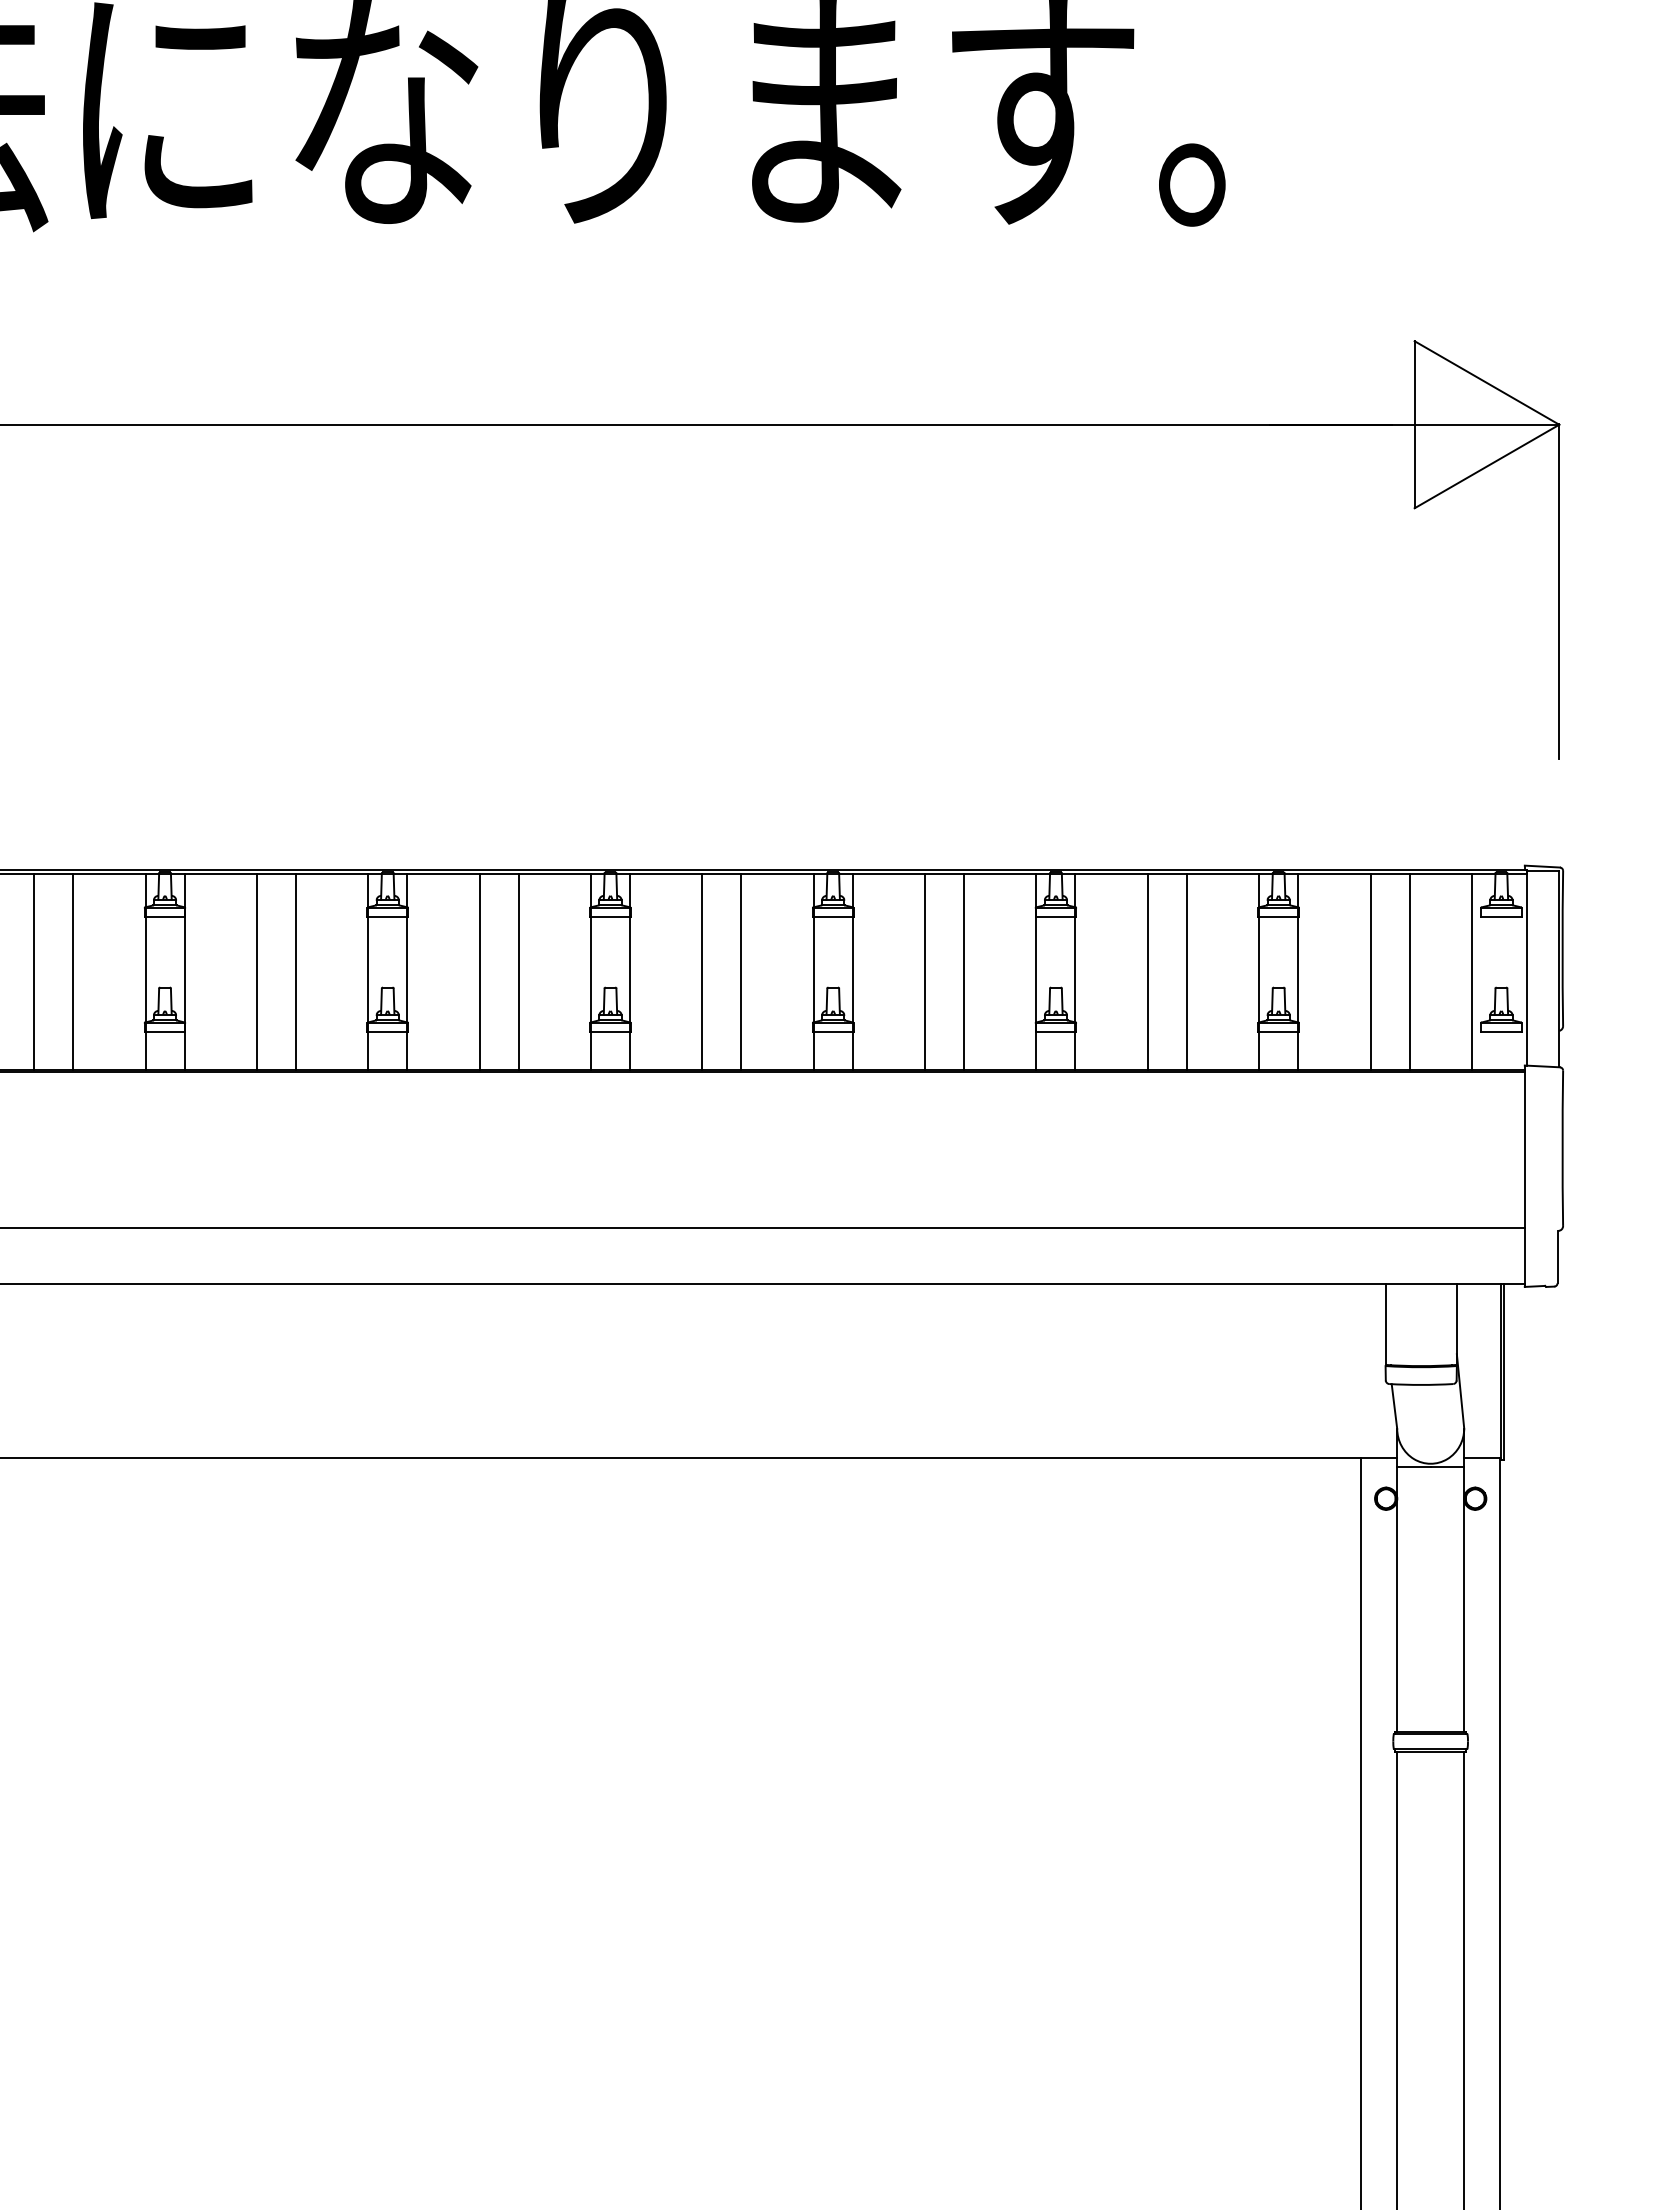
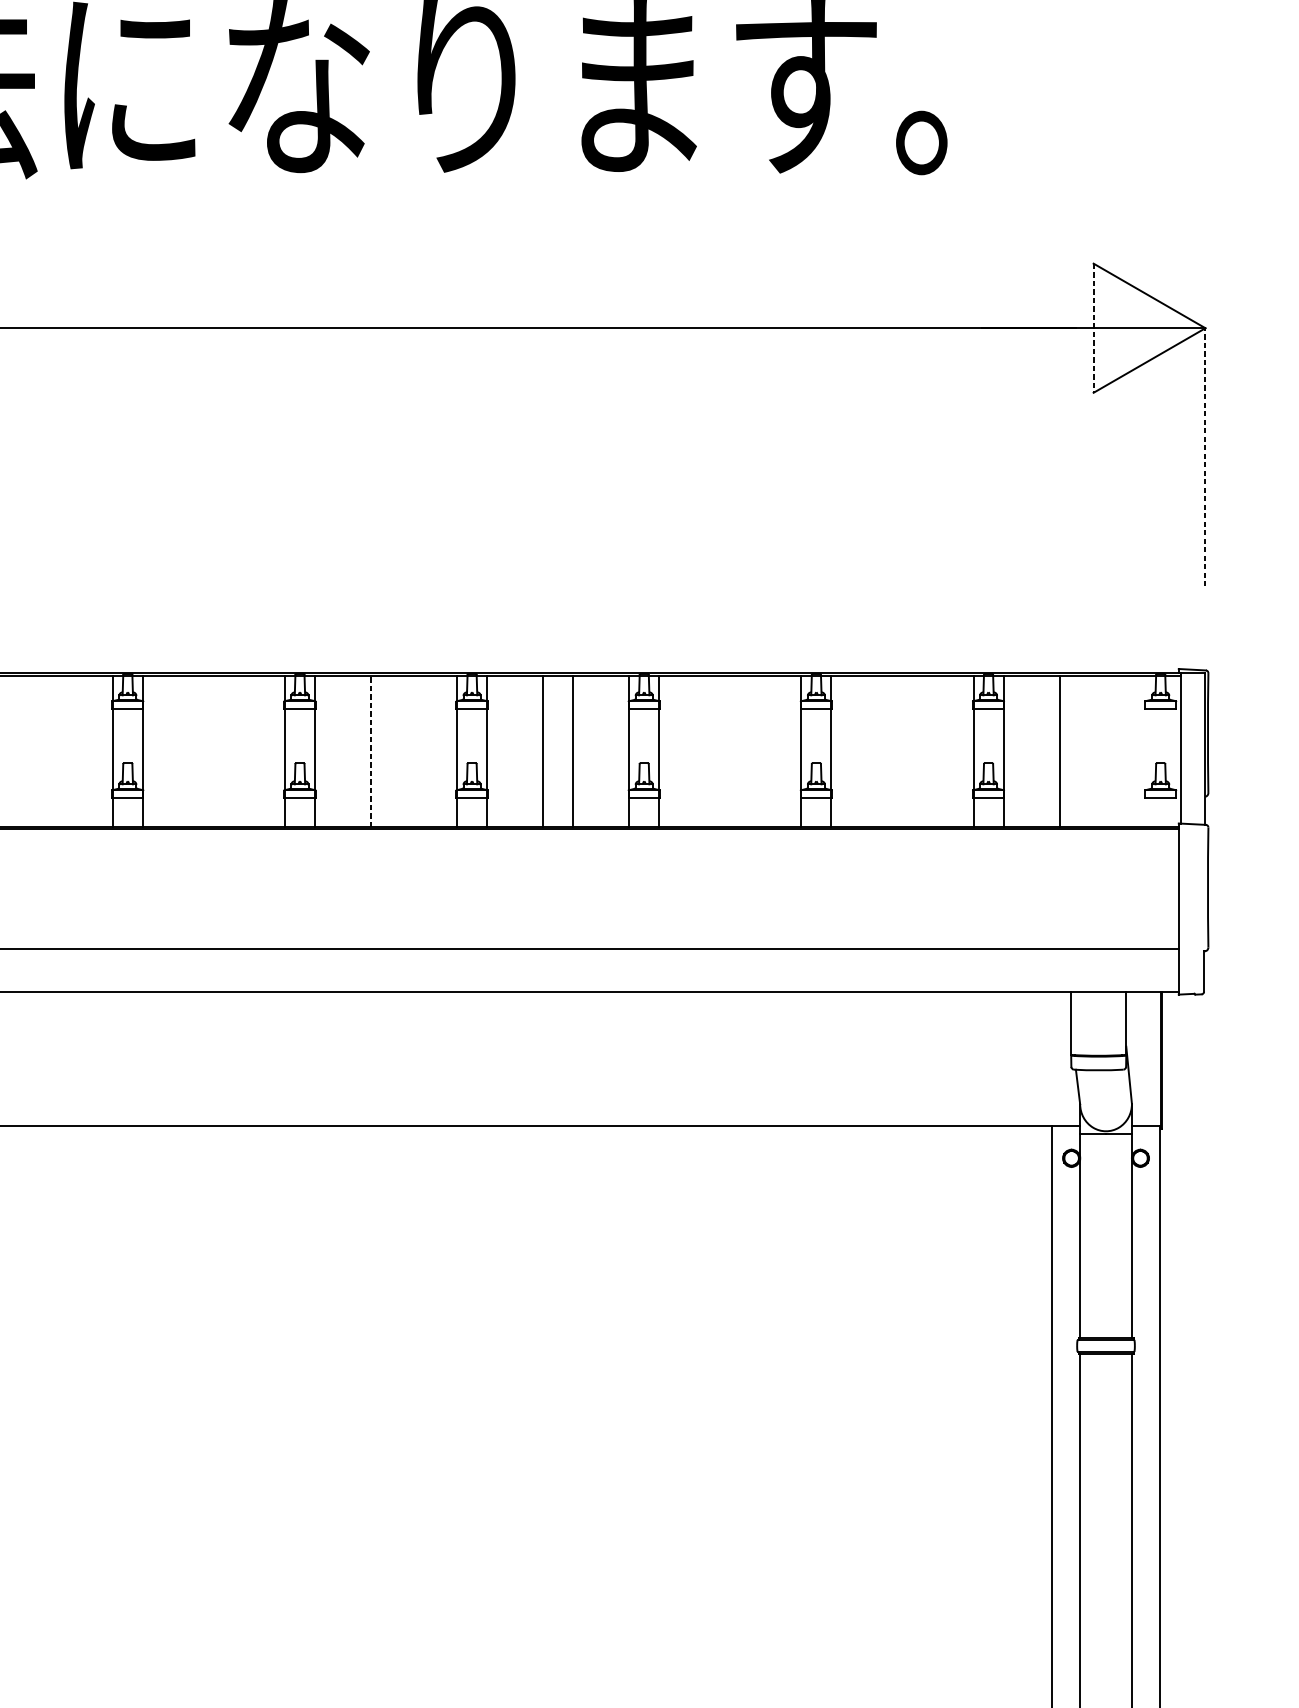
line: (1414, 424) -> (1093, 328), solid -> dashed
line: (1559, 591) -> (1205, 457), solid -> dashed
line: (479, 971) -> (370, 750), solid -> dashed
line: (34, 972) -> (26, 751), removed
line: (73, 972) -> (57, 751), removed
line: (256, 972) -> (198, 751), removed
line: (295, 972) -> (228, 751), removed
line: (518, 972) -> (401, 751), removed
line: (925, 972) -> (715, 751), removed
line: (964, 972) -> (745, 751), removed
line: (1147, 972) -> (887, 751), removed
line: (1186, 972) -> (917, 751), removed
line: (1409, 972) -> (1089, 751), removed
line: (1471, 972) -> (1137, 751), removed

